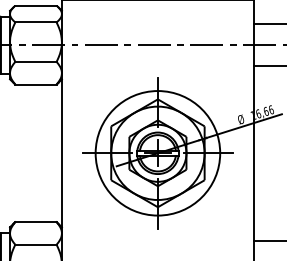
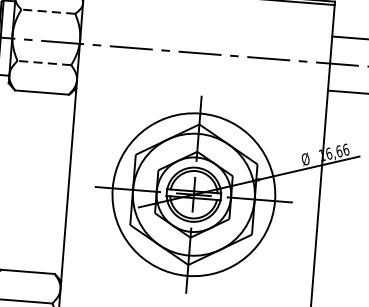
line: (35, 22) -> (47, 11), solid -> dashed
line: (35, 61) -> (43, 62), solid -> dashed

